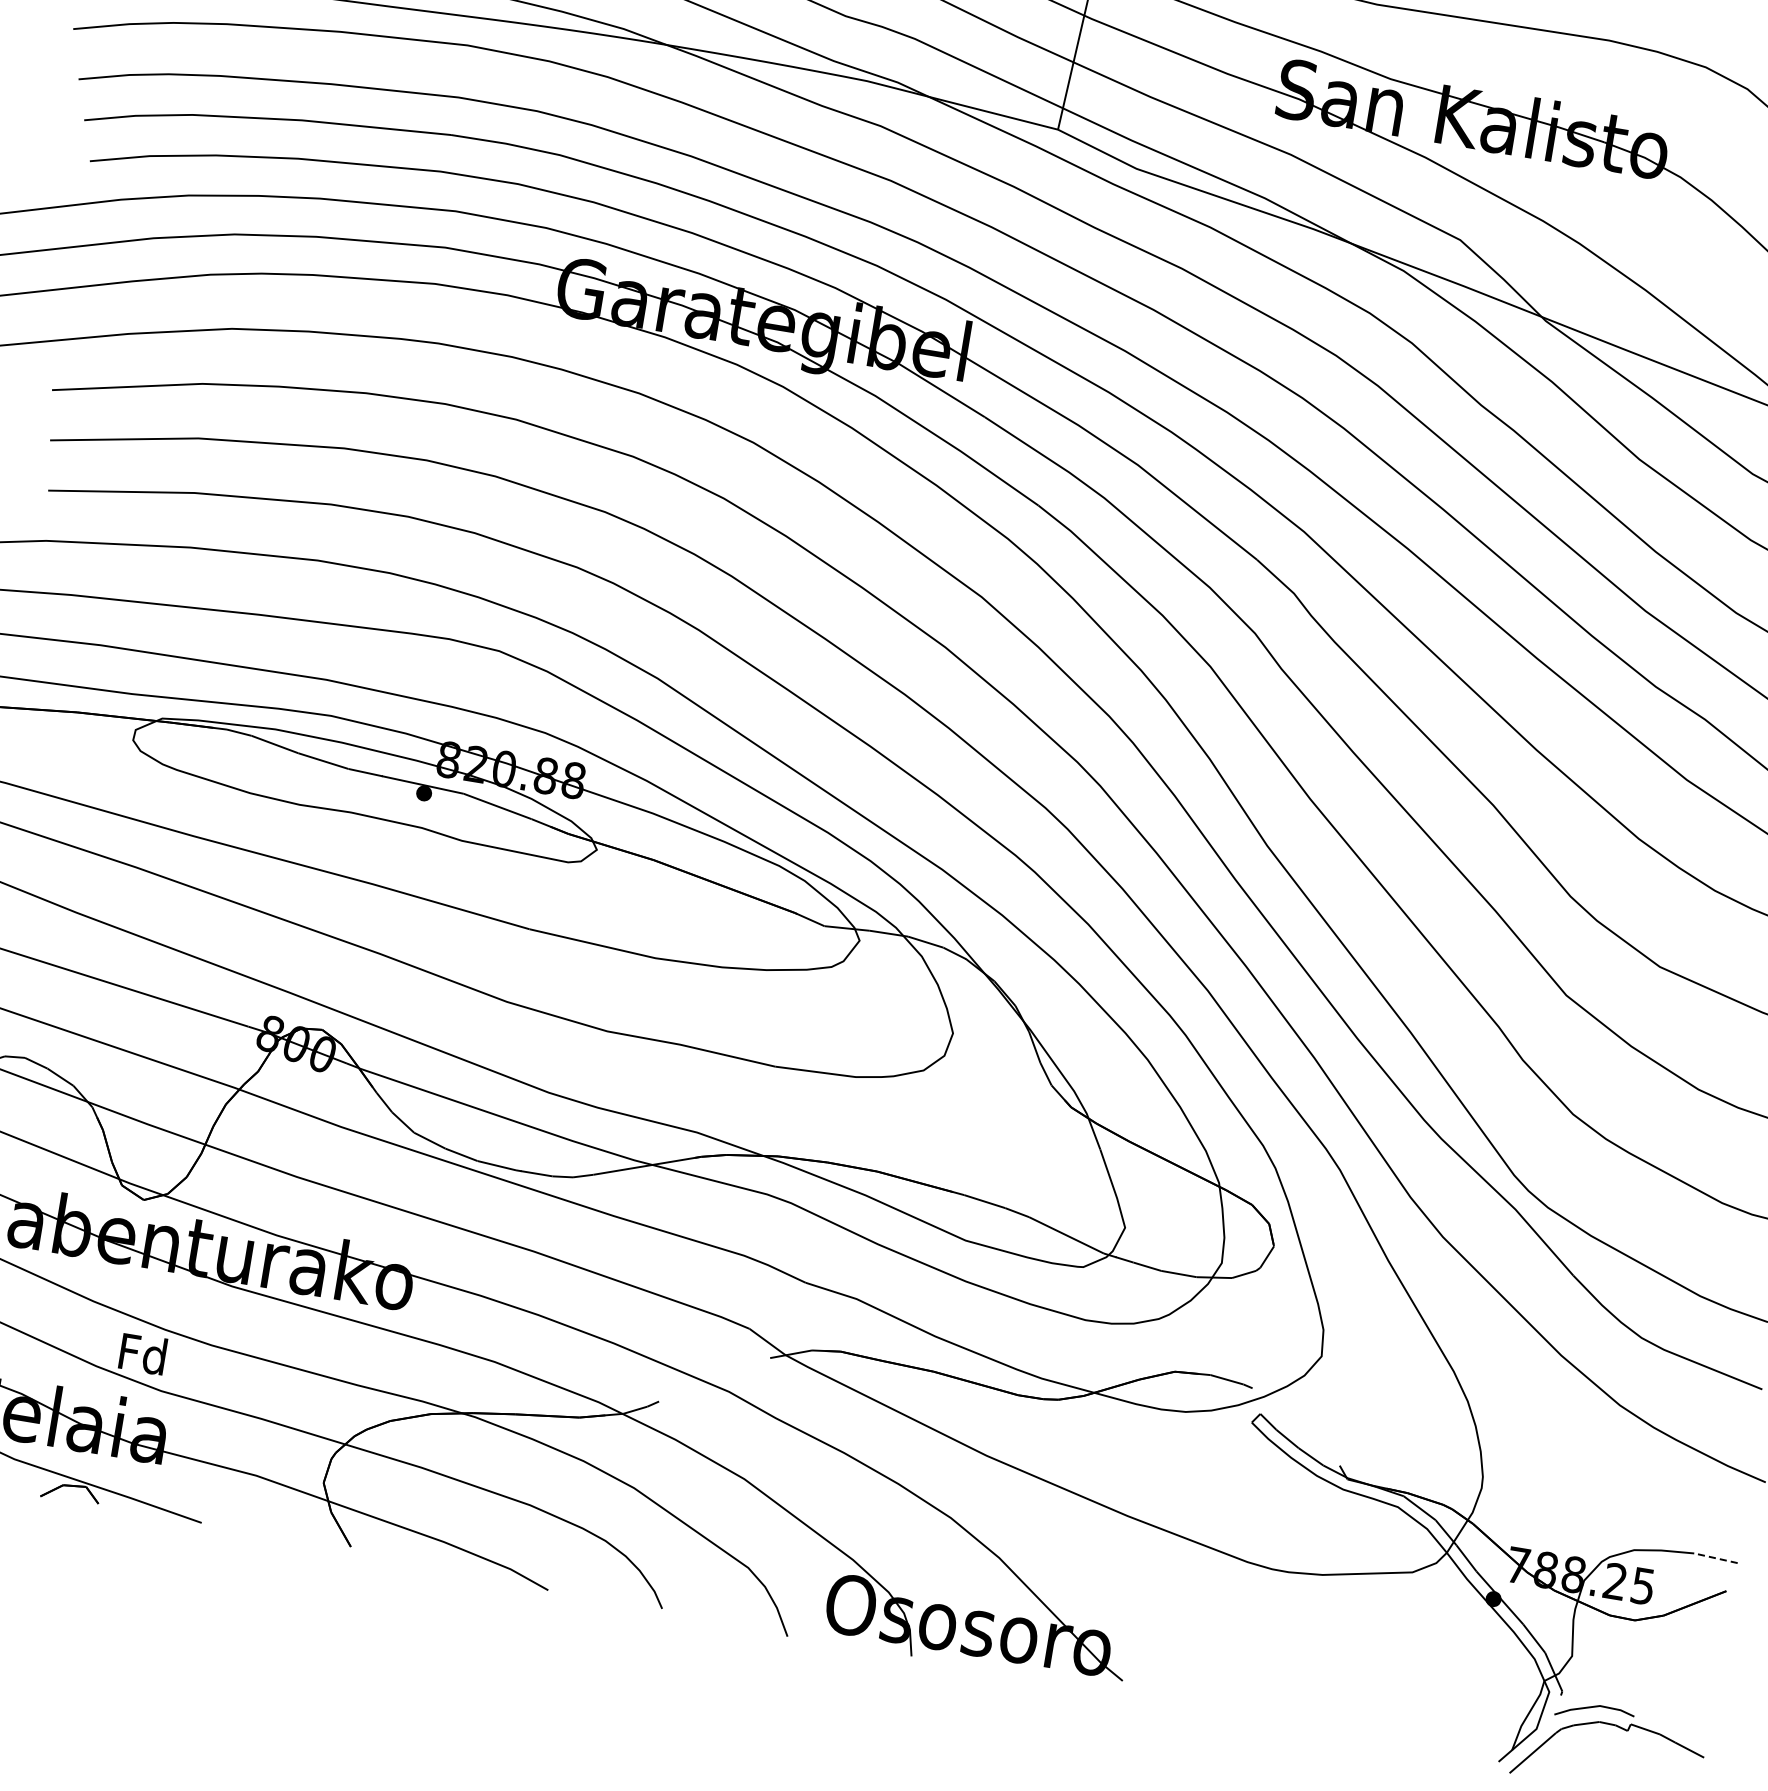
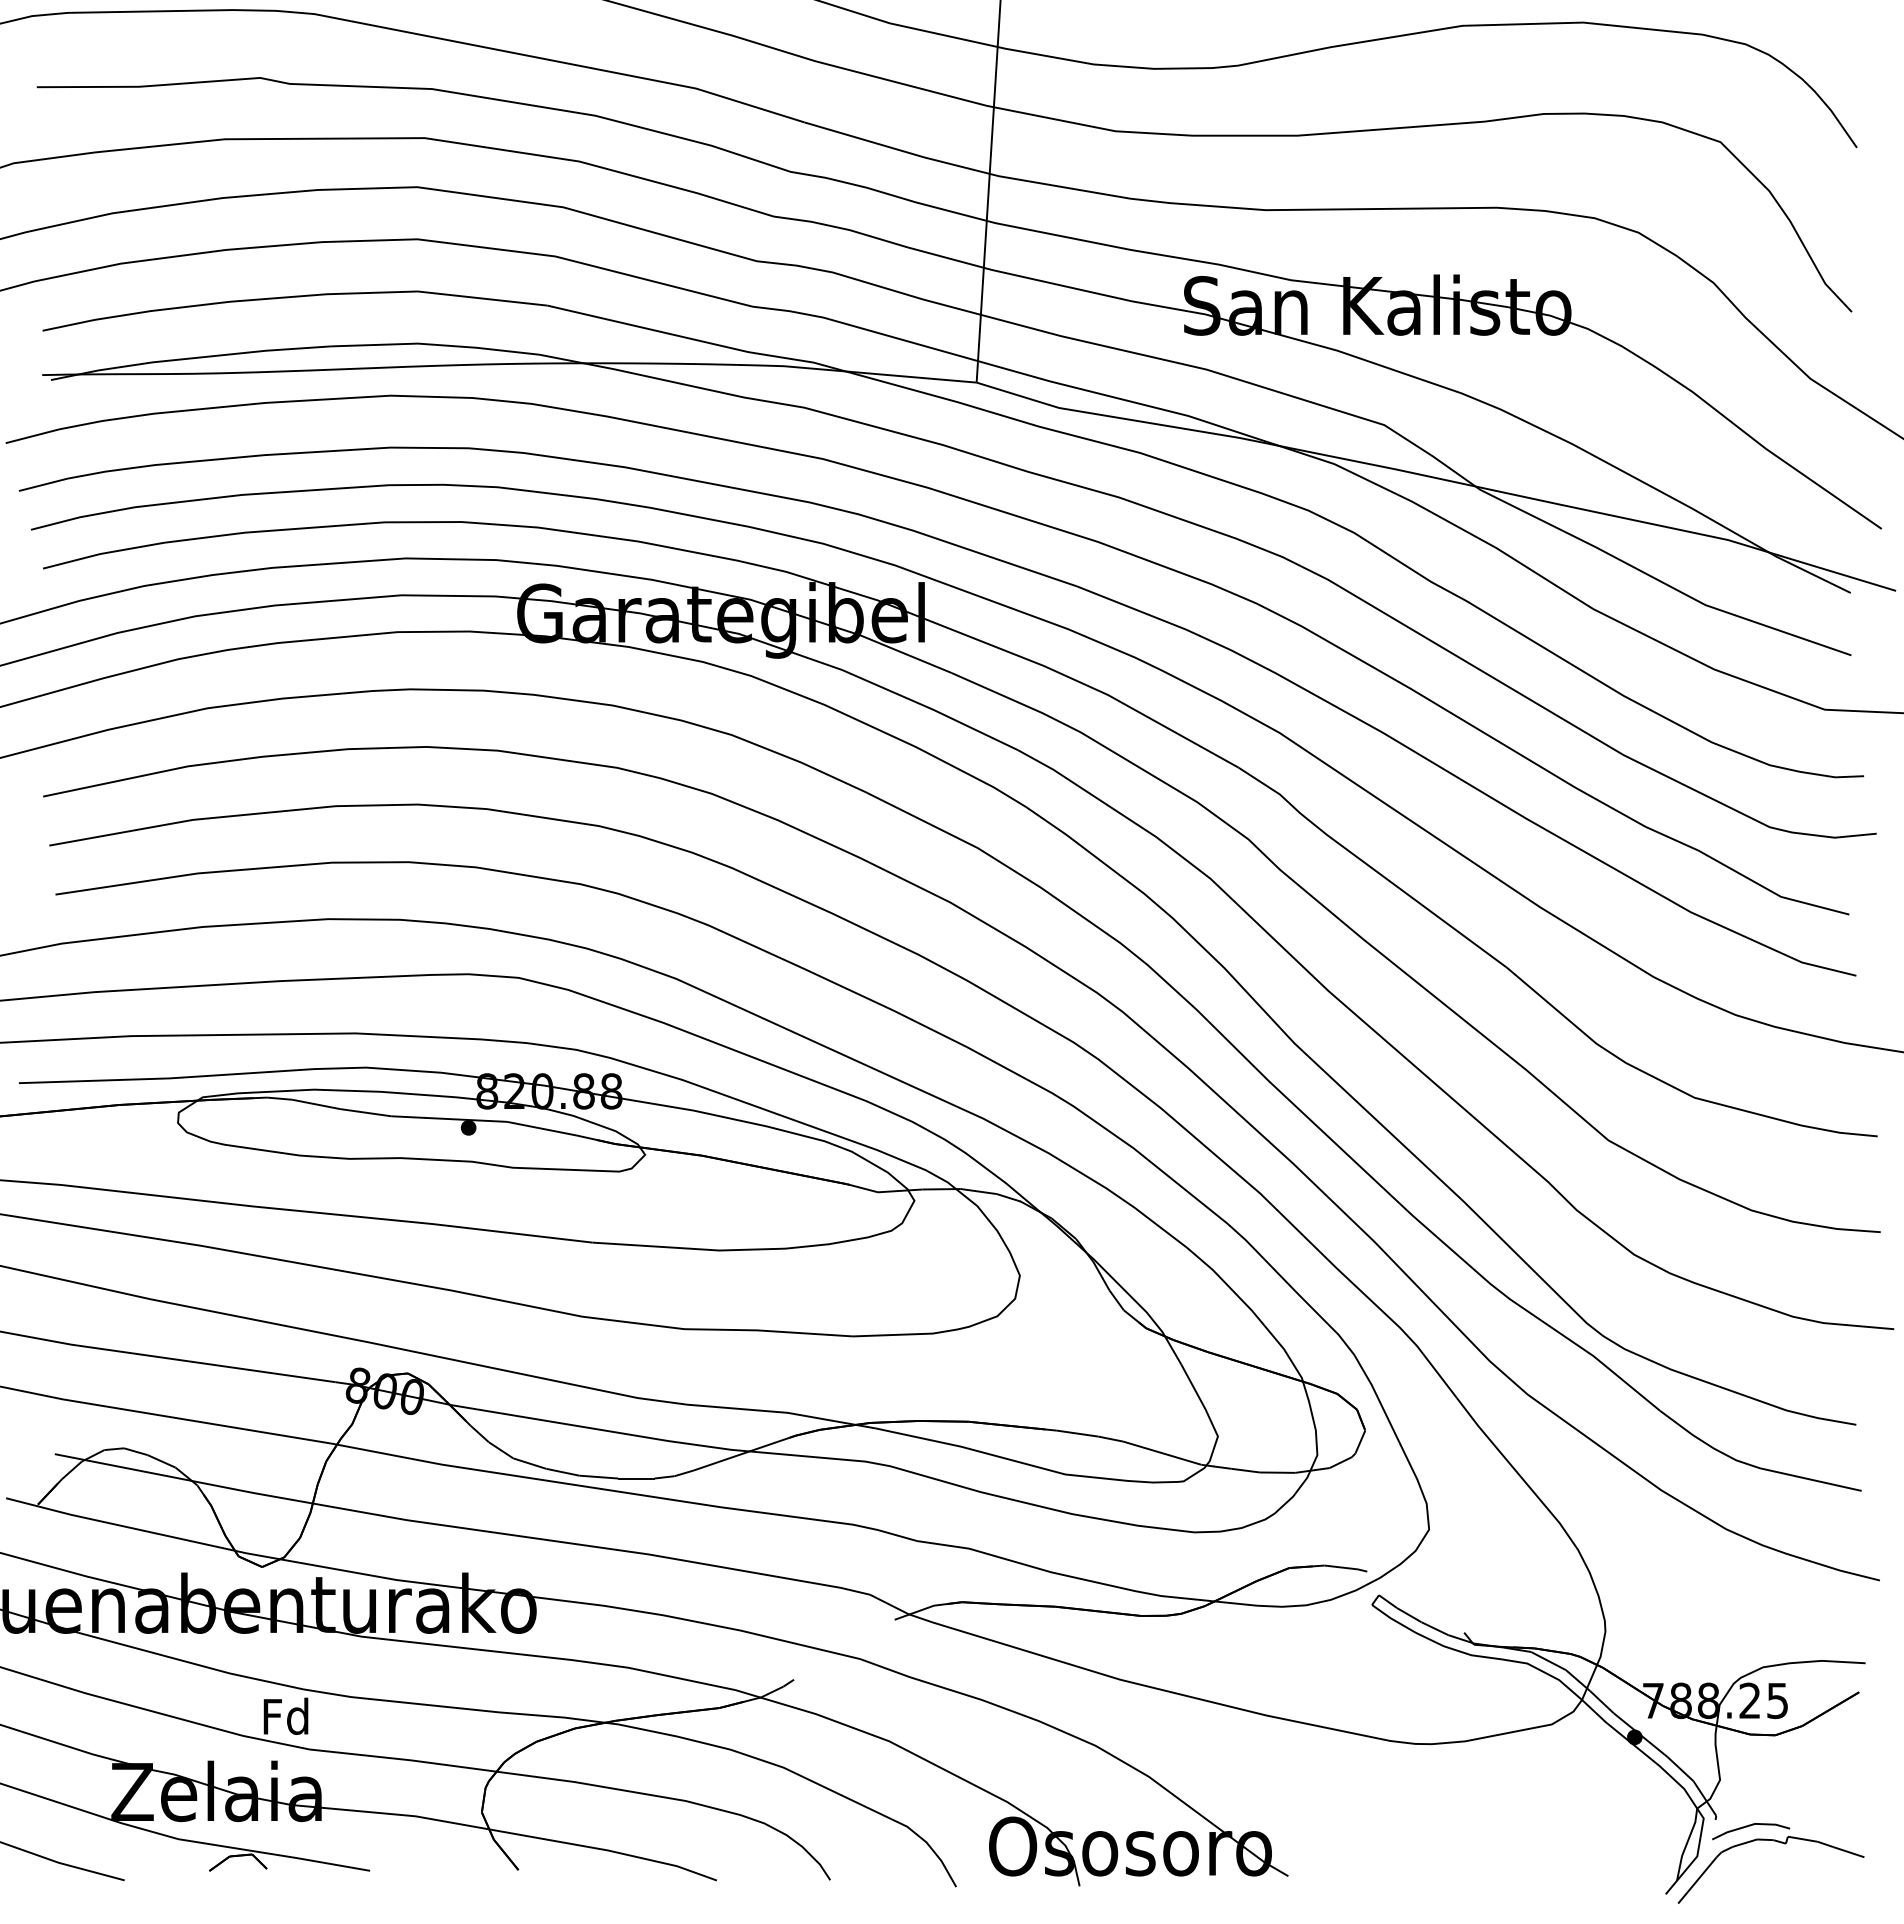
line: (1715, 1558) -> (1843, 1662), dashed -> solid

